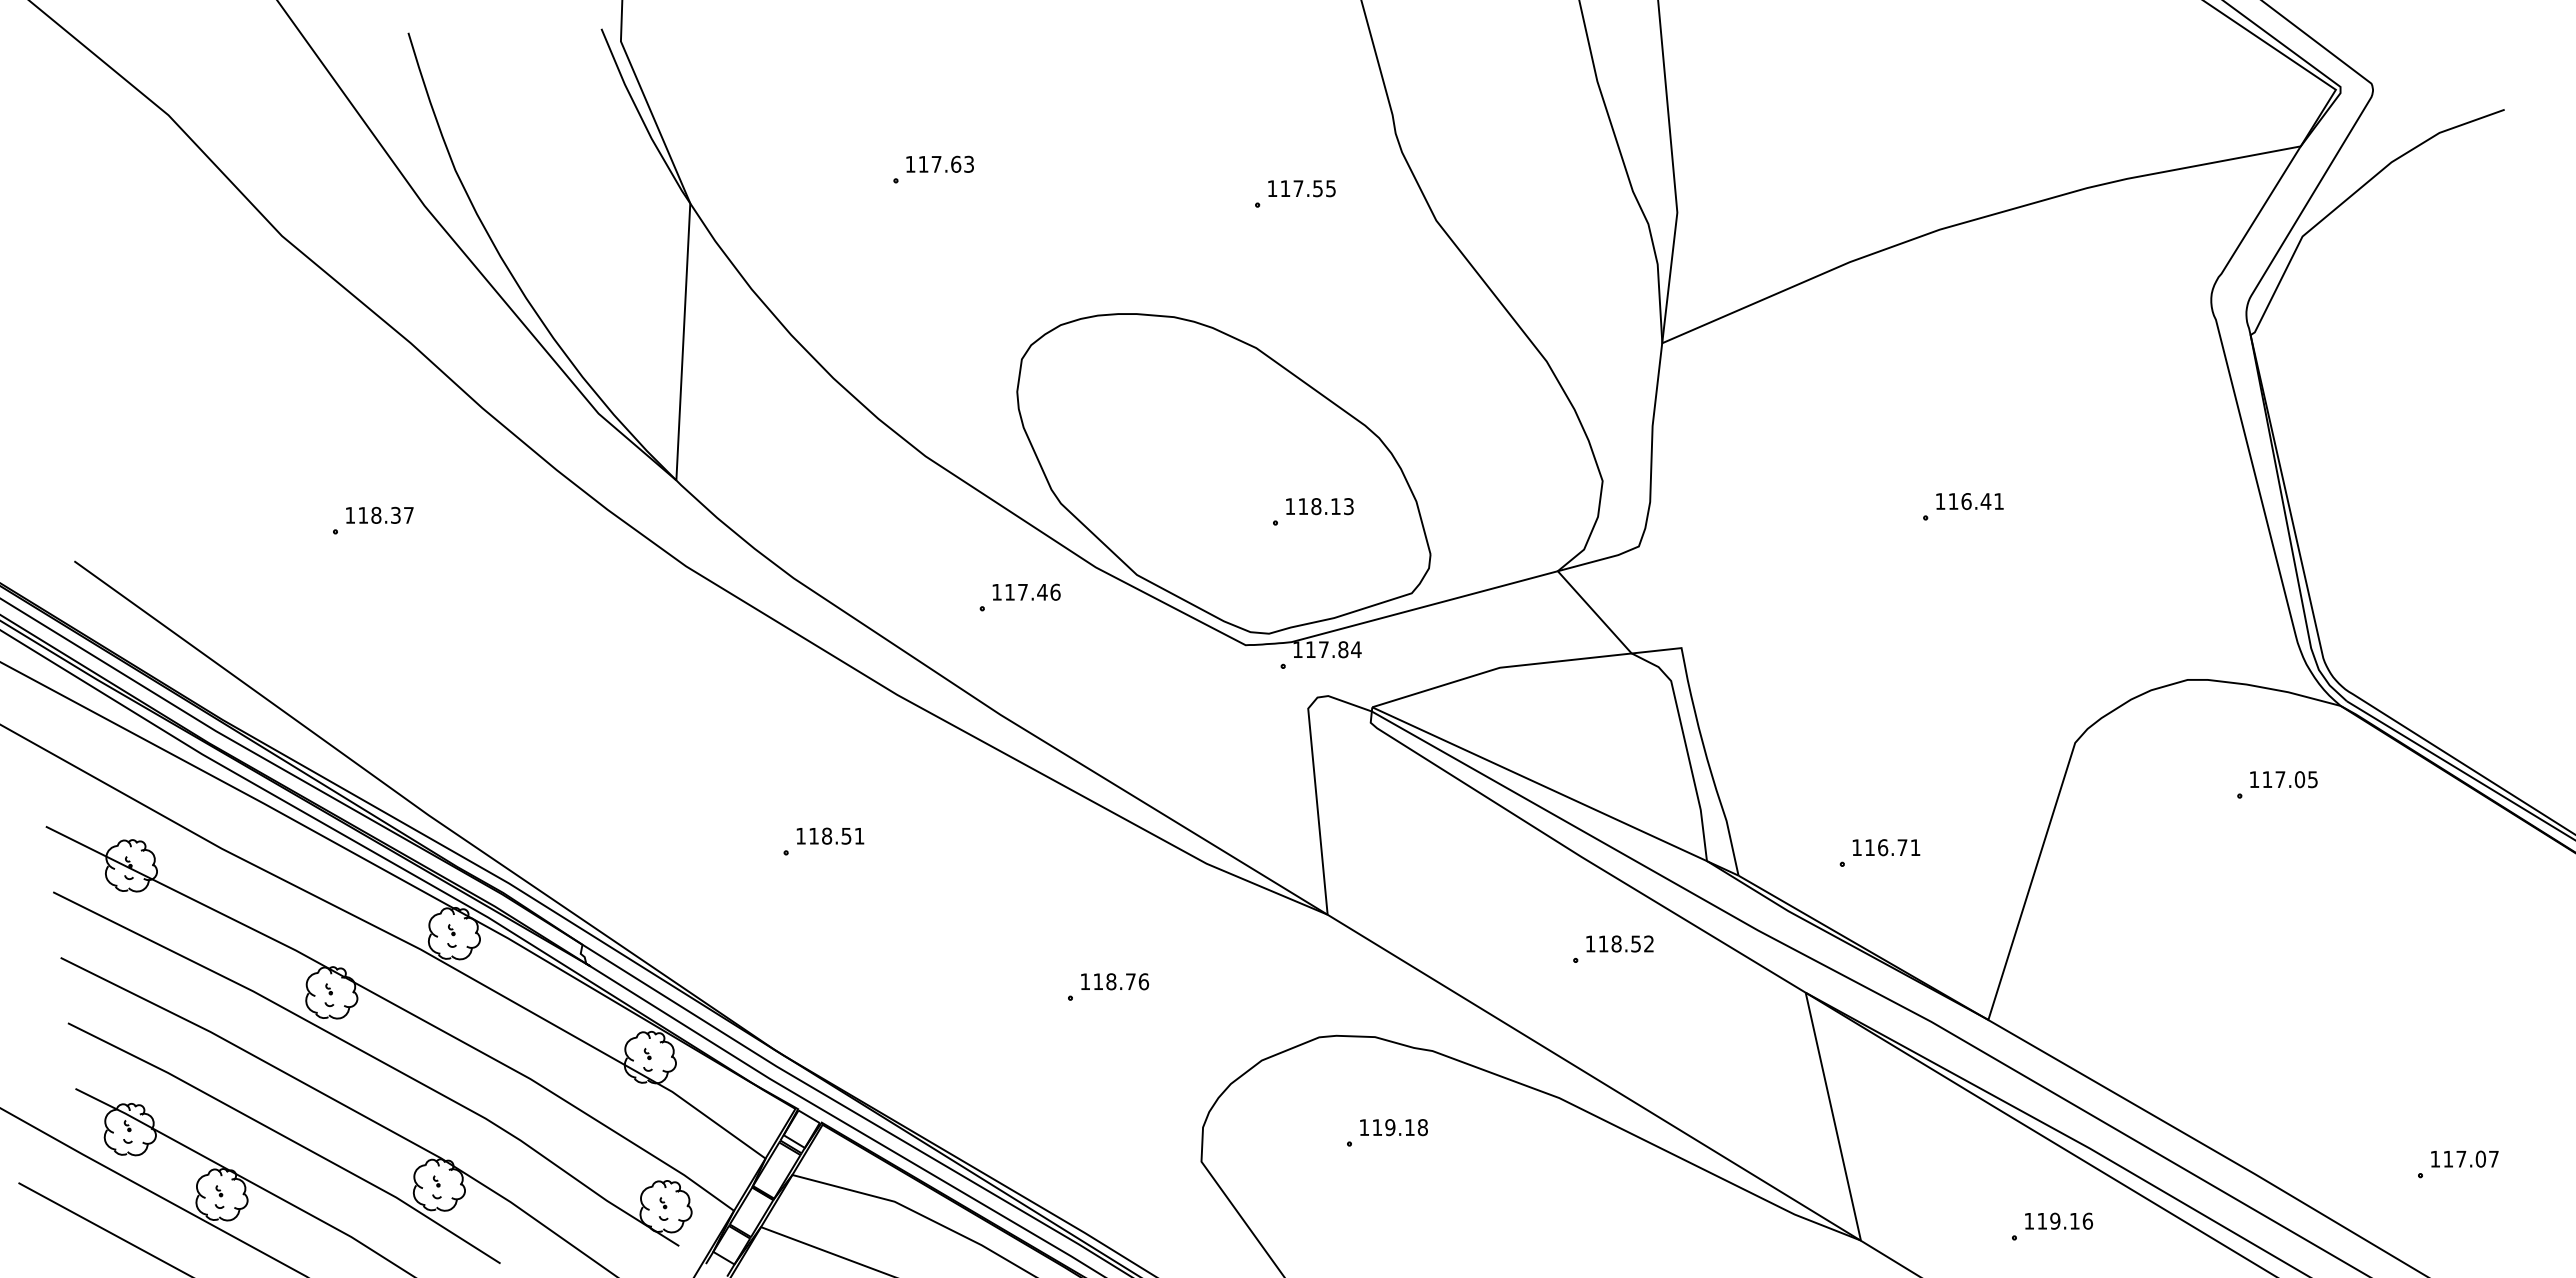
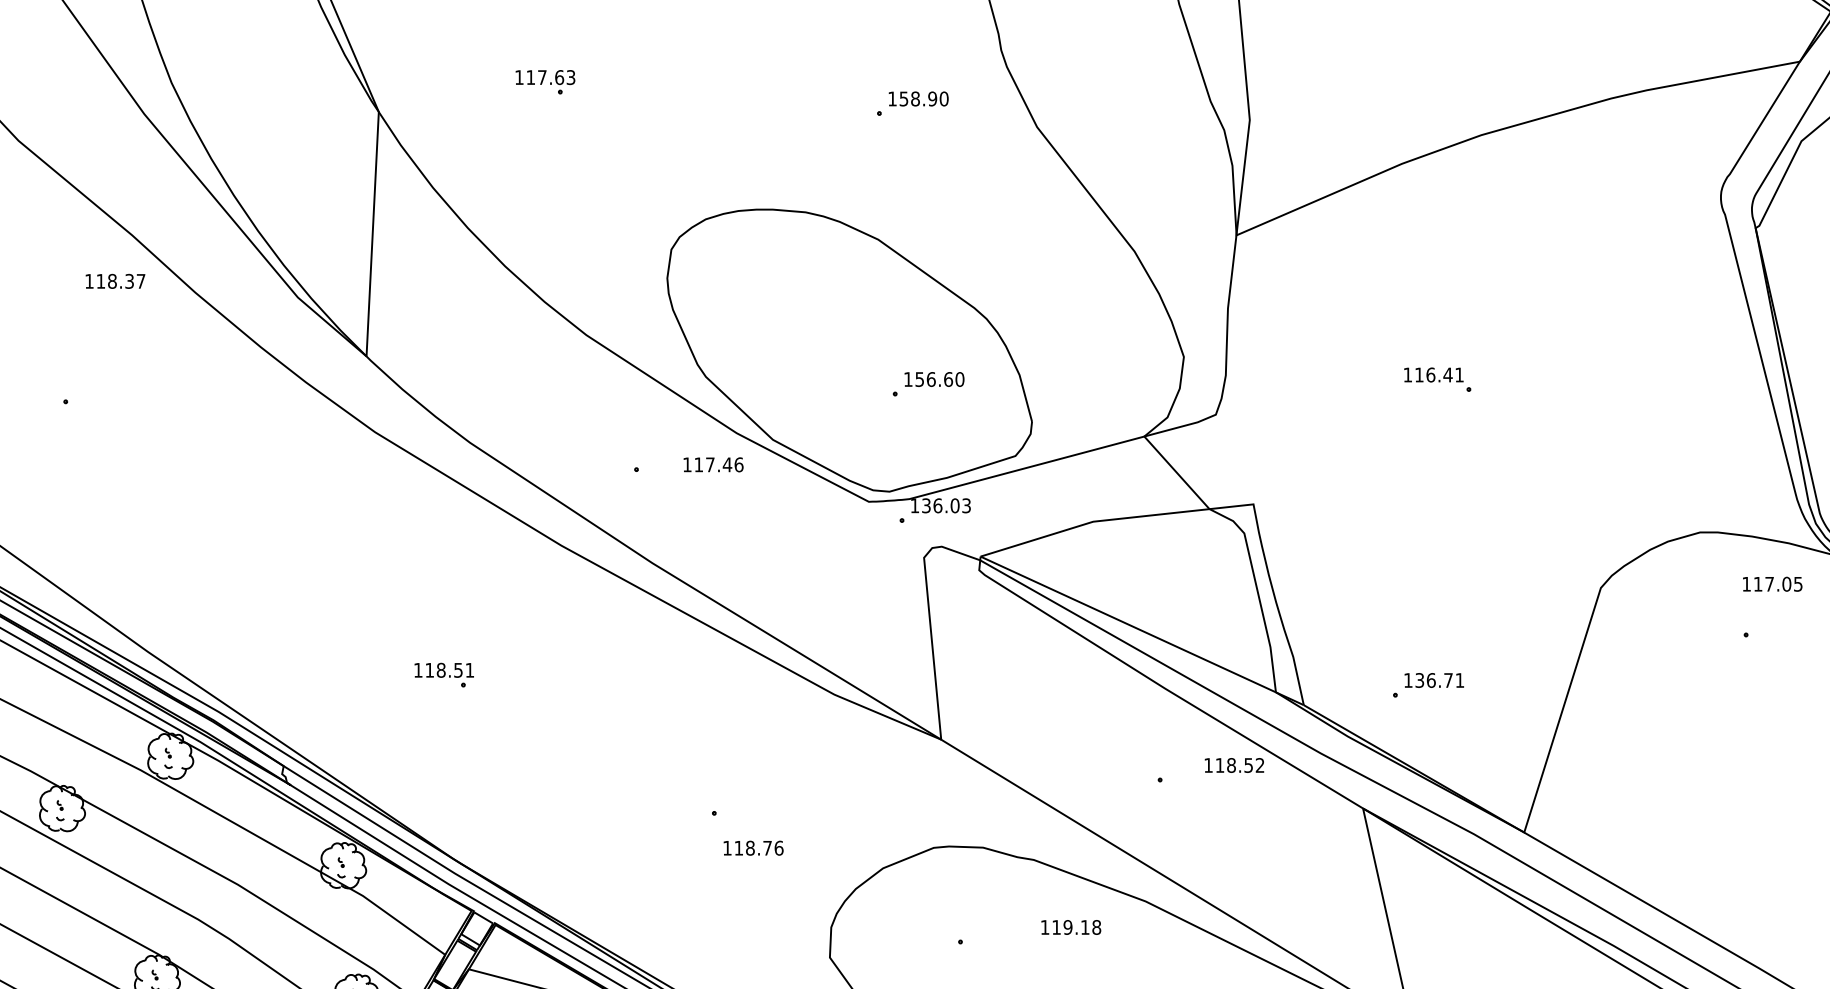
text: (939, 163) -> (544, 76), moved
text: (1308, 188) -> (924, 98), 117.55 -> 158.90
text: (1969, 501) -> (1433, 375), moved
text: (1325, 506) -> (939, 379), 118.13 -> 156.60
text: (379, 514) -> (115, 280), moved
text: (1026, 591) -> (713, 464), moved
text: (1333, 649) -> (946, 505), 117.84 -> 136.03
text: (2283, 779) -> (1772, 584), moved
text: (830, 835) -> (444, 669), moved
text: (1869, 847) -> (1419, 680), 116.71 -> 136.71
text: (1619, 943) -> (1234, 765), moved
text: (1115, 981) -> (754, 847), moved
text: (1393, 1127) -> (1070, 927), moved

